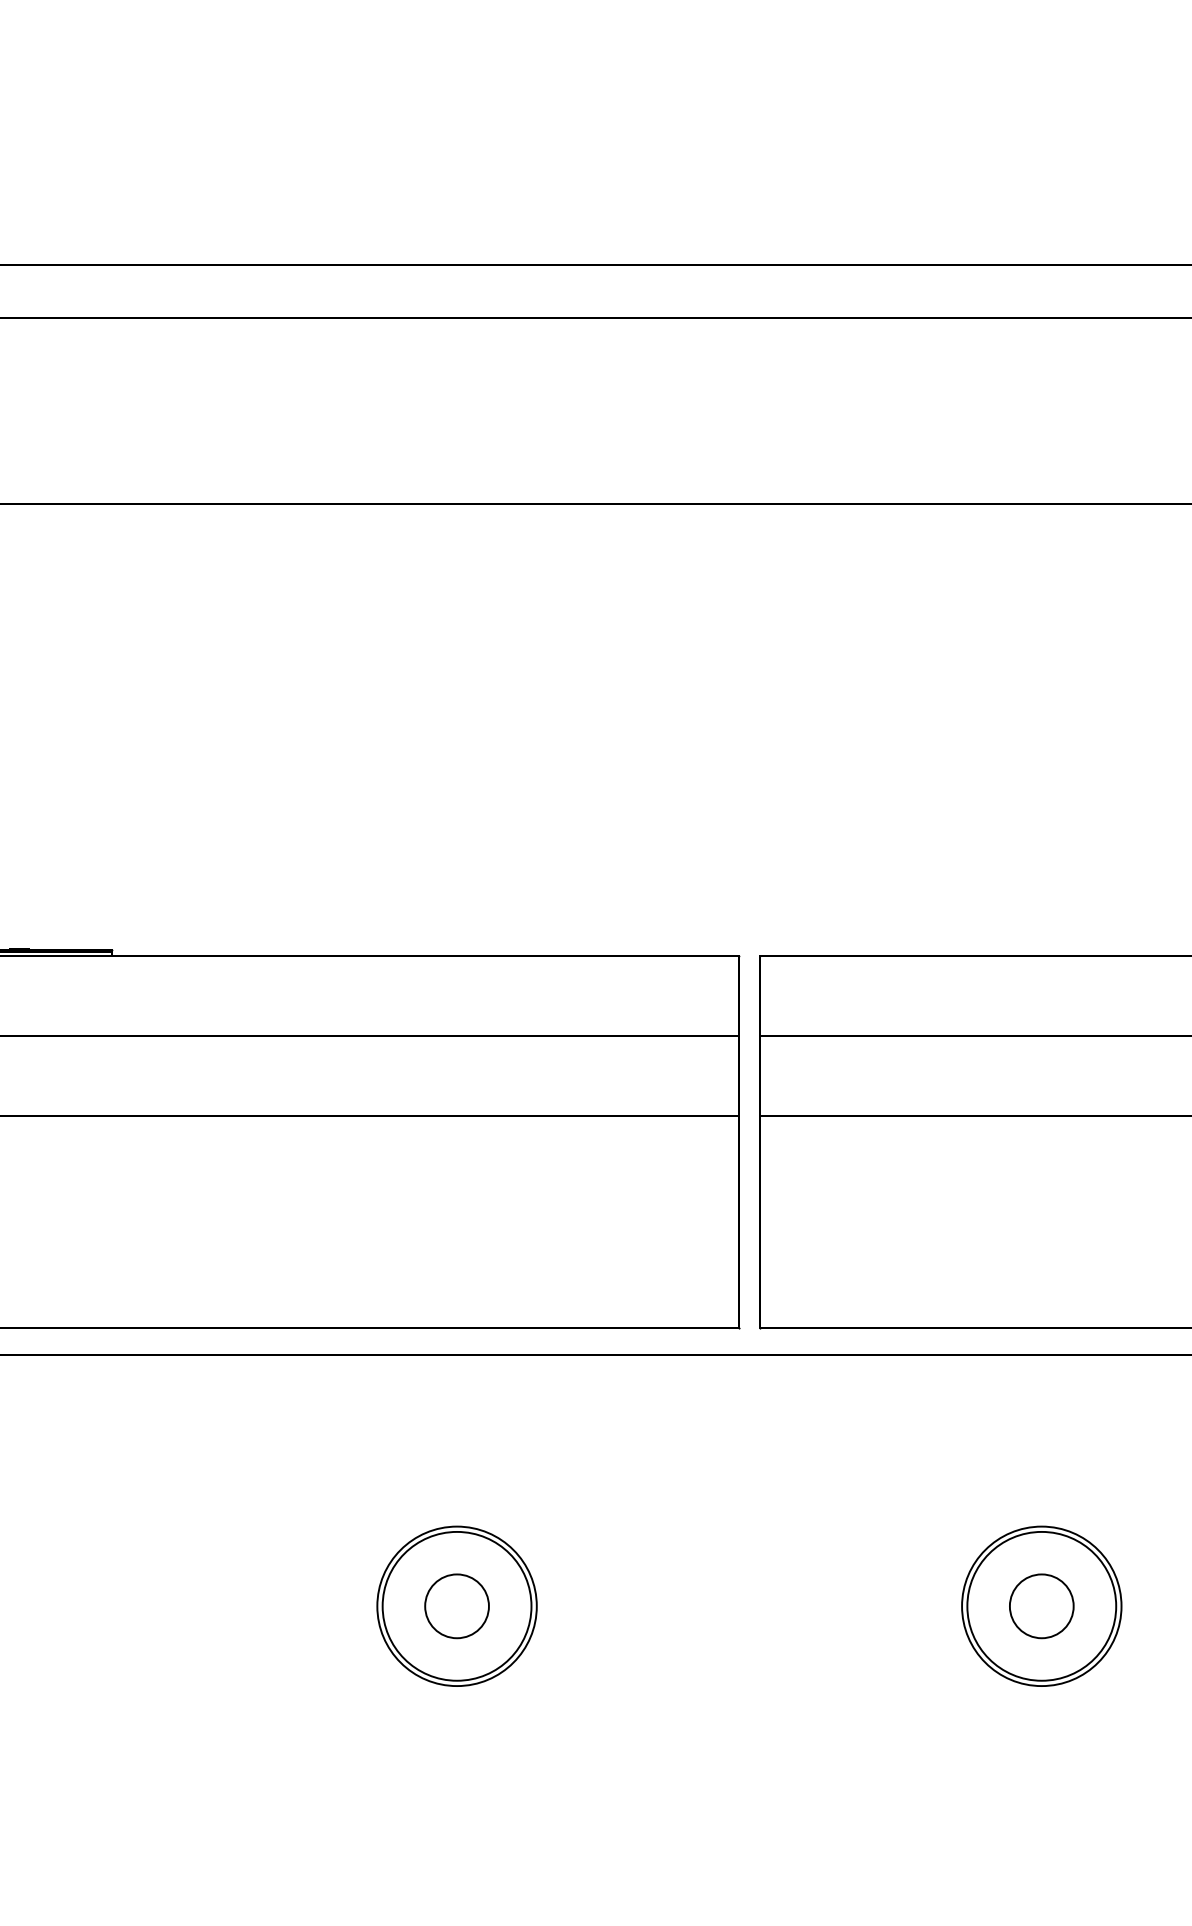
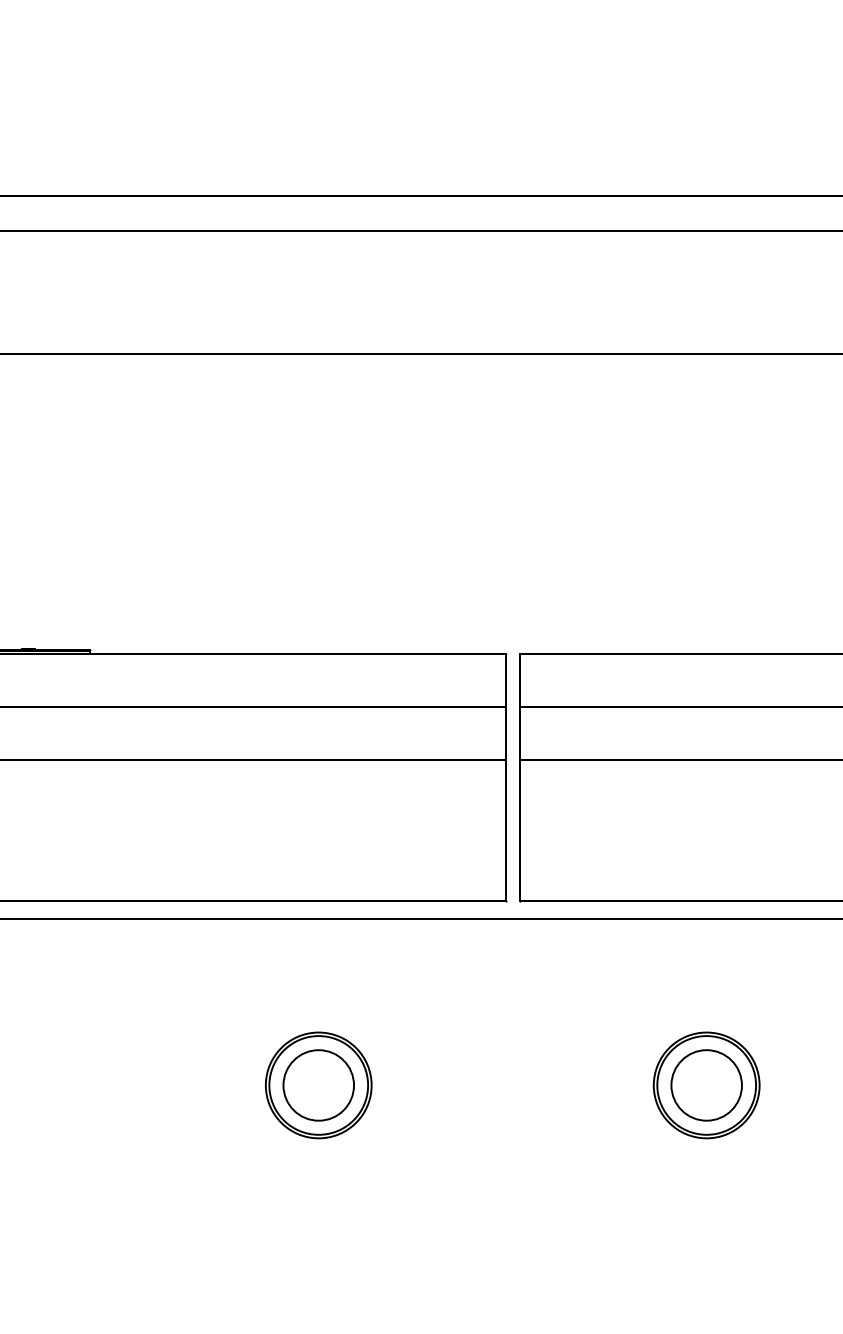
circle: (456, 1606) -> (318, 1085), size x1.67
circle: (1041, 1606) -> (706, 1085), size x1.67

